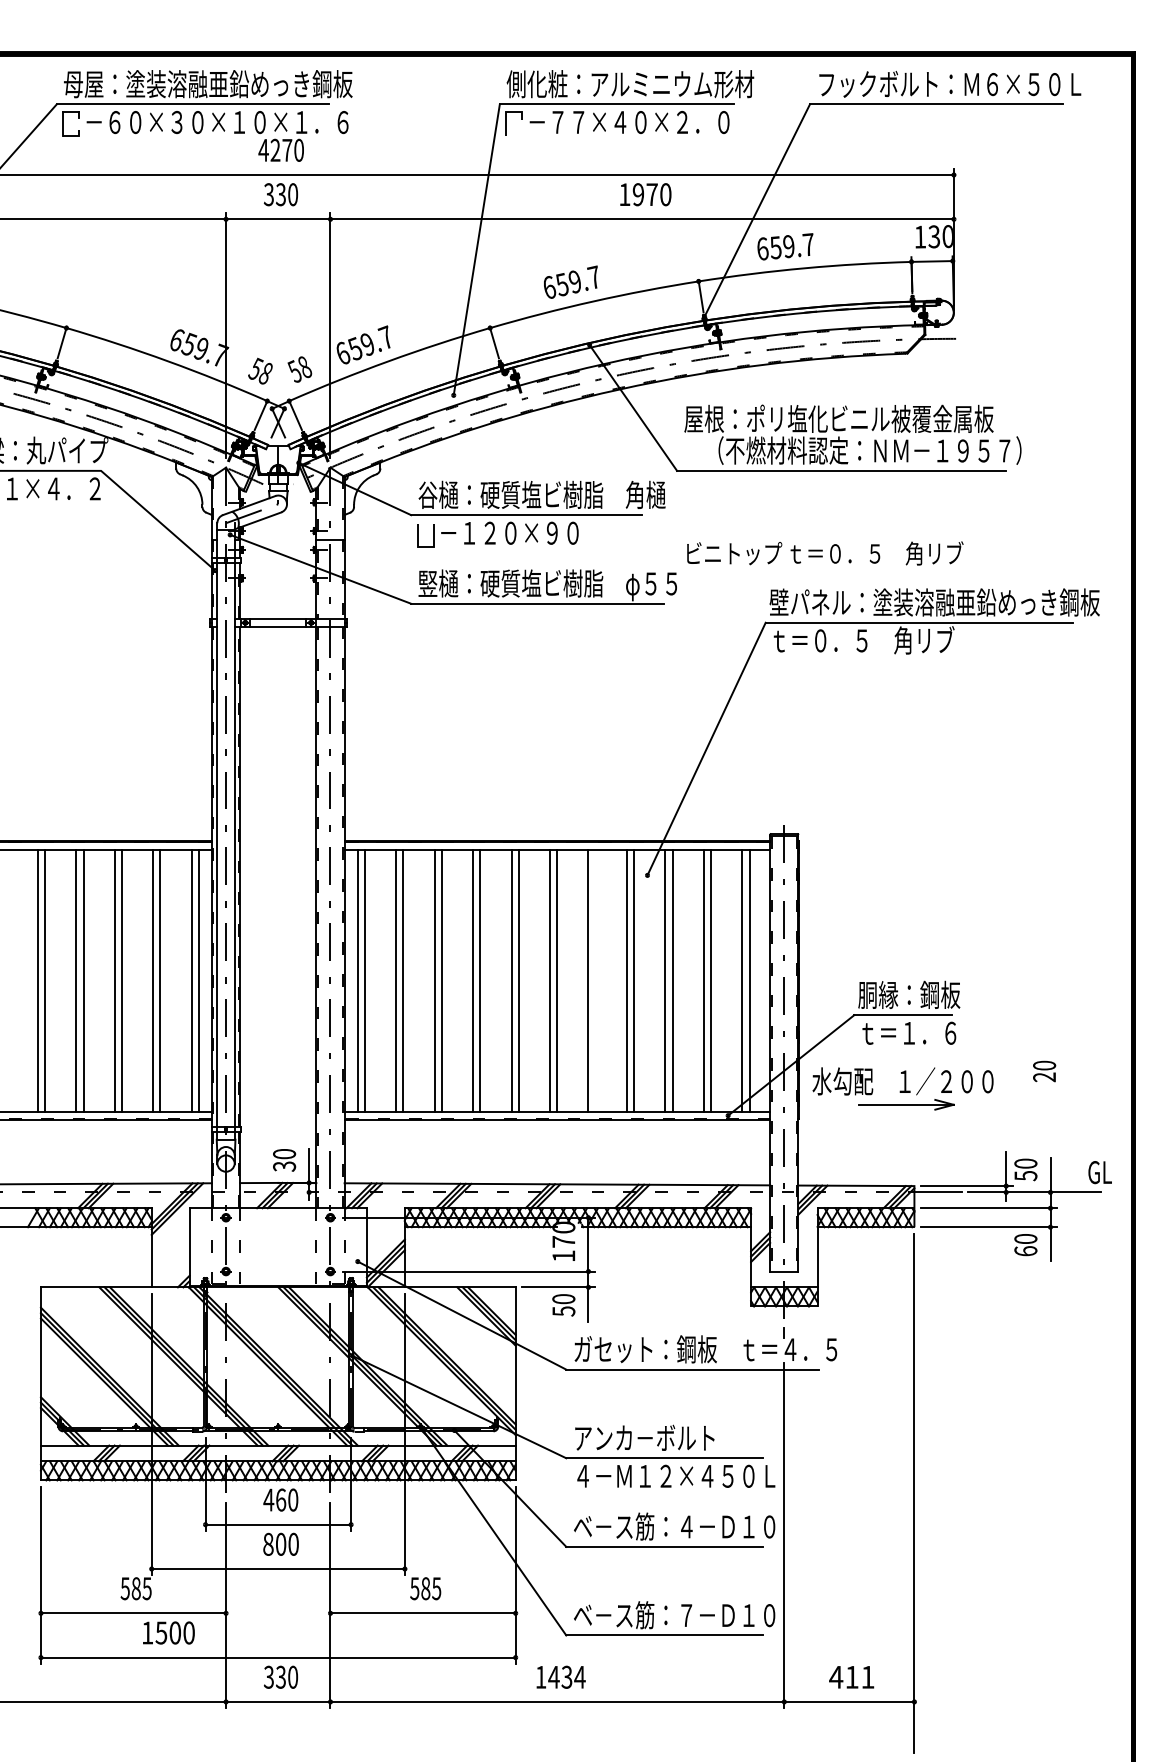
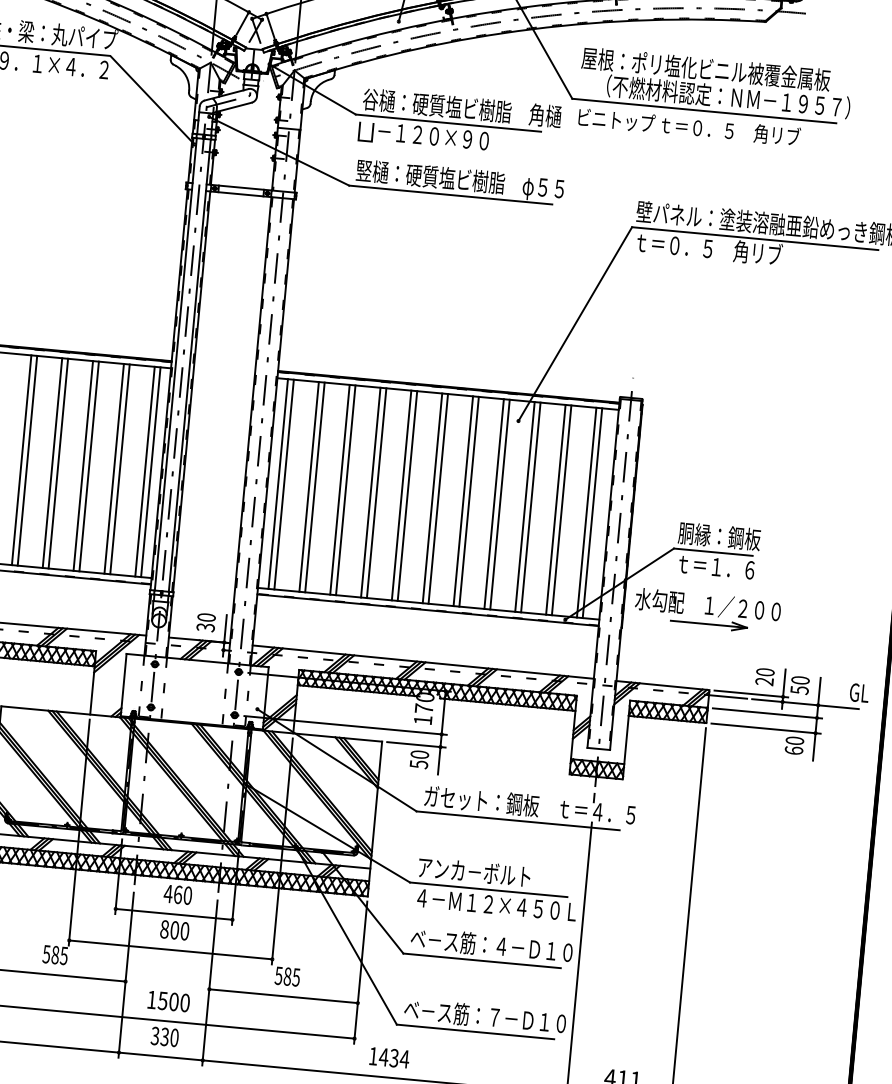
text: (825, 553) -> (689, 127), moved
line: (595, 980) -> (468, 501), added
text: (1044, 1071) -> (764, 676), moved
text: (168, 1632) -> (168, 1001), moved

